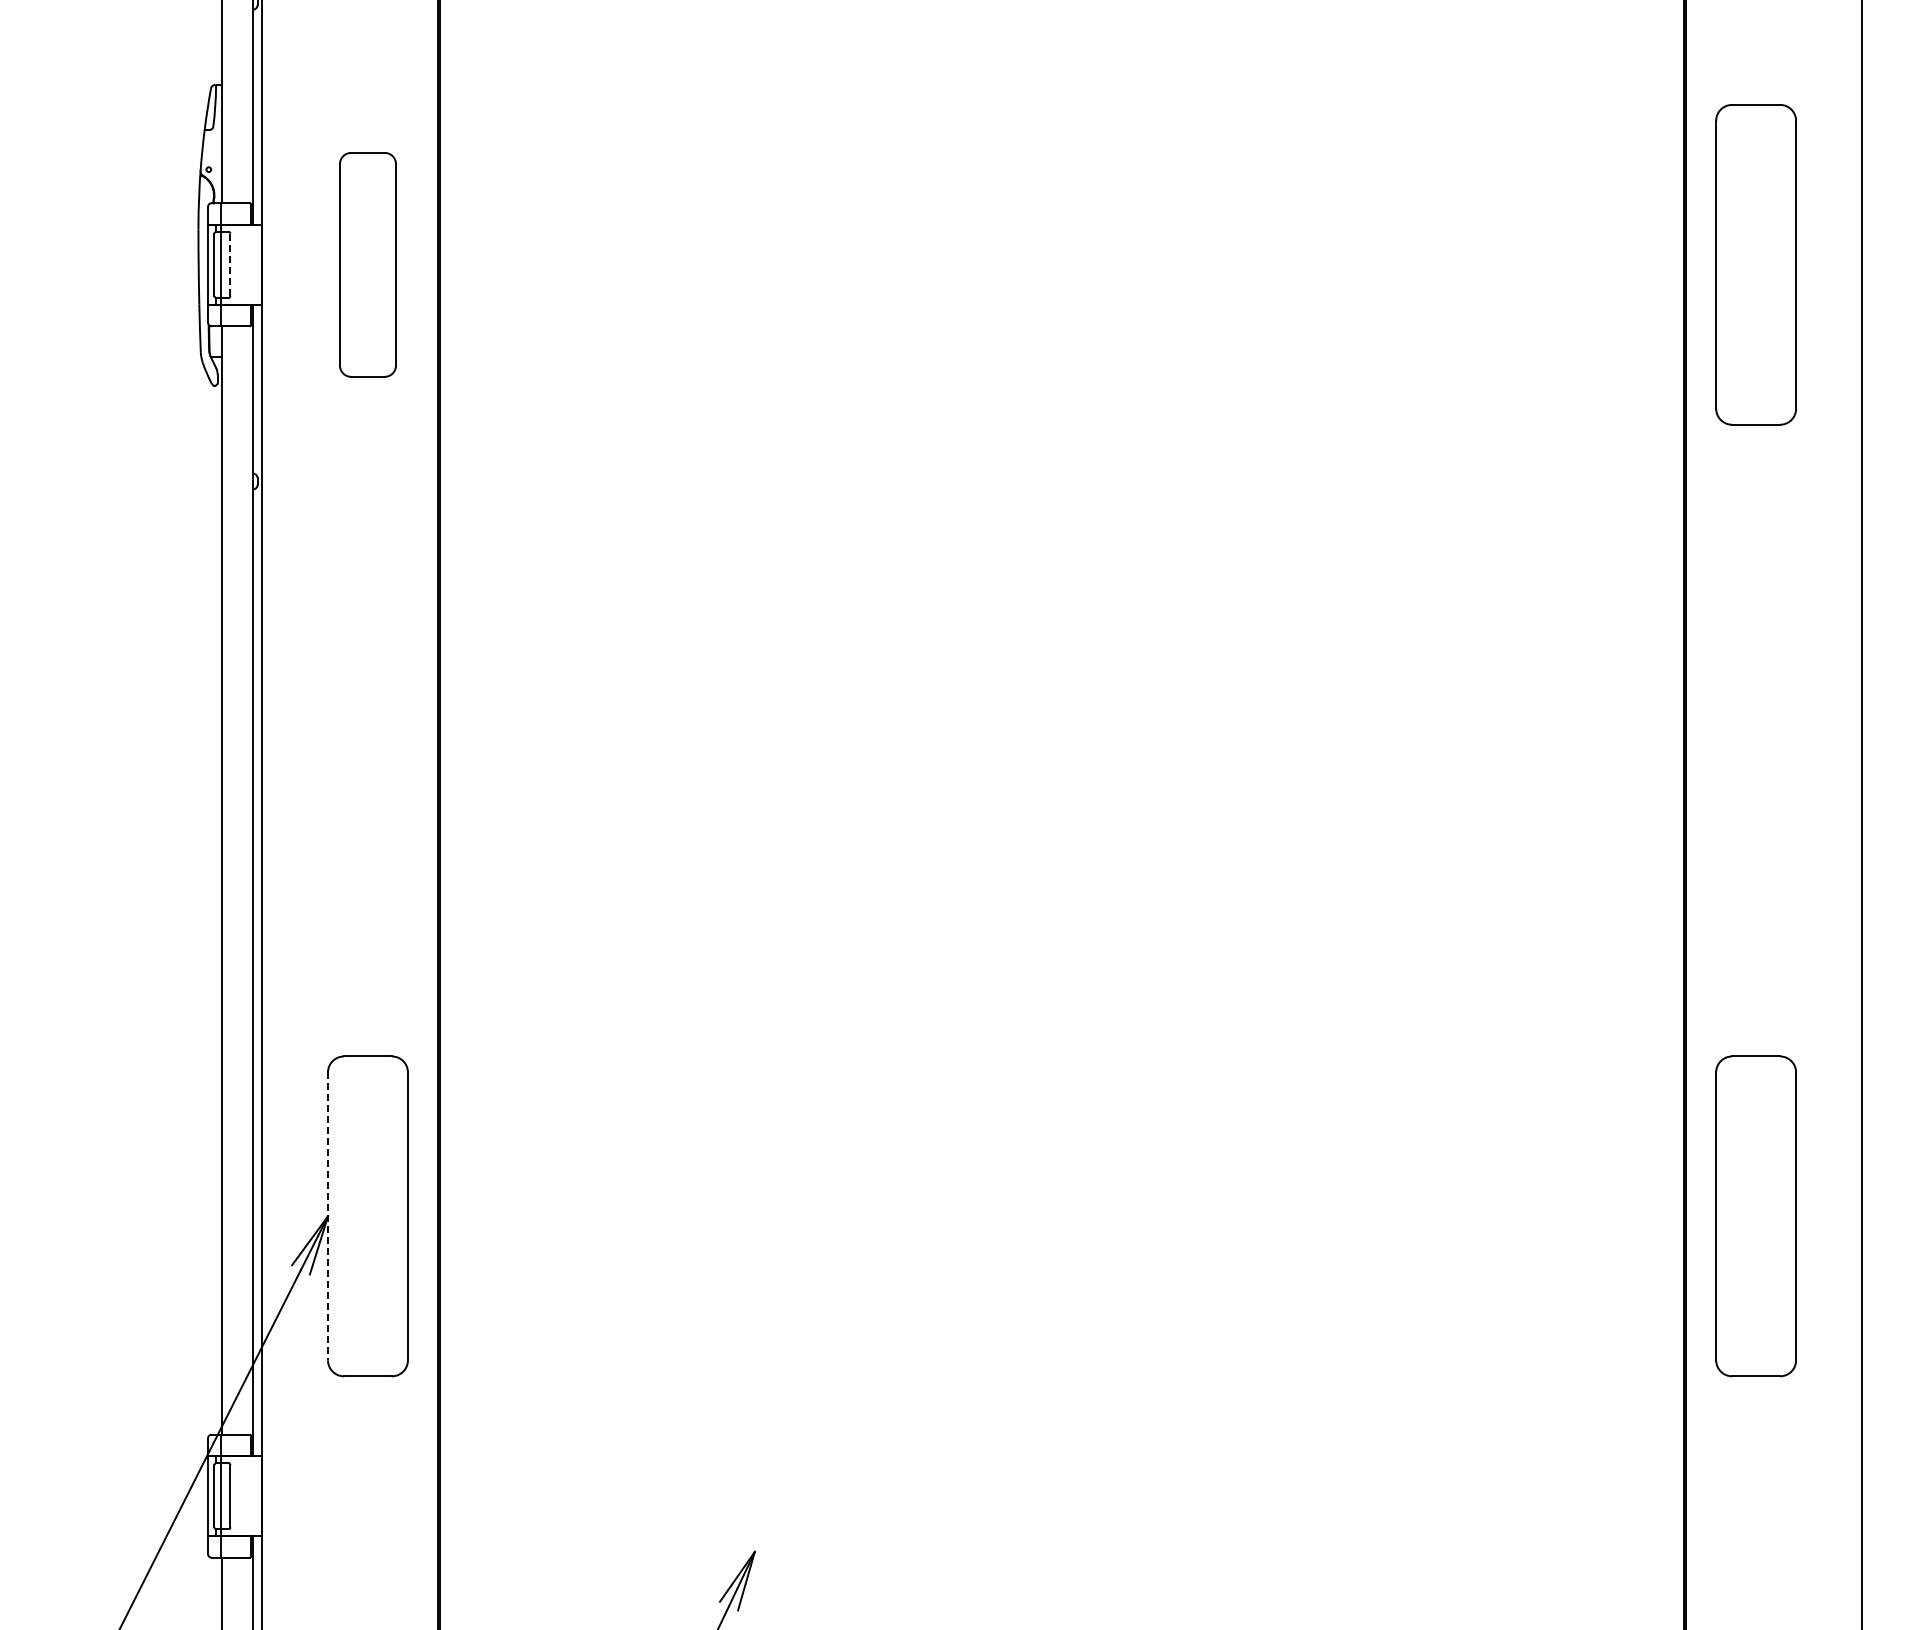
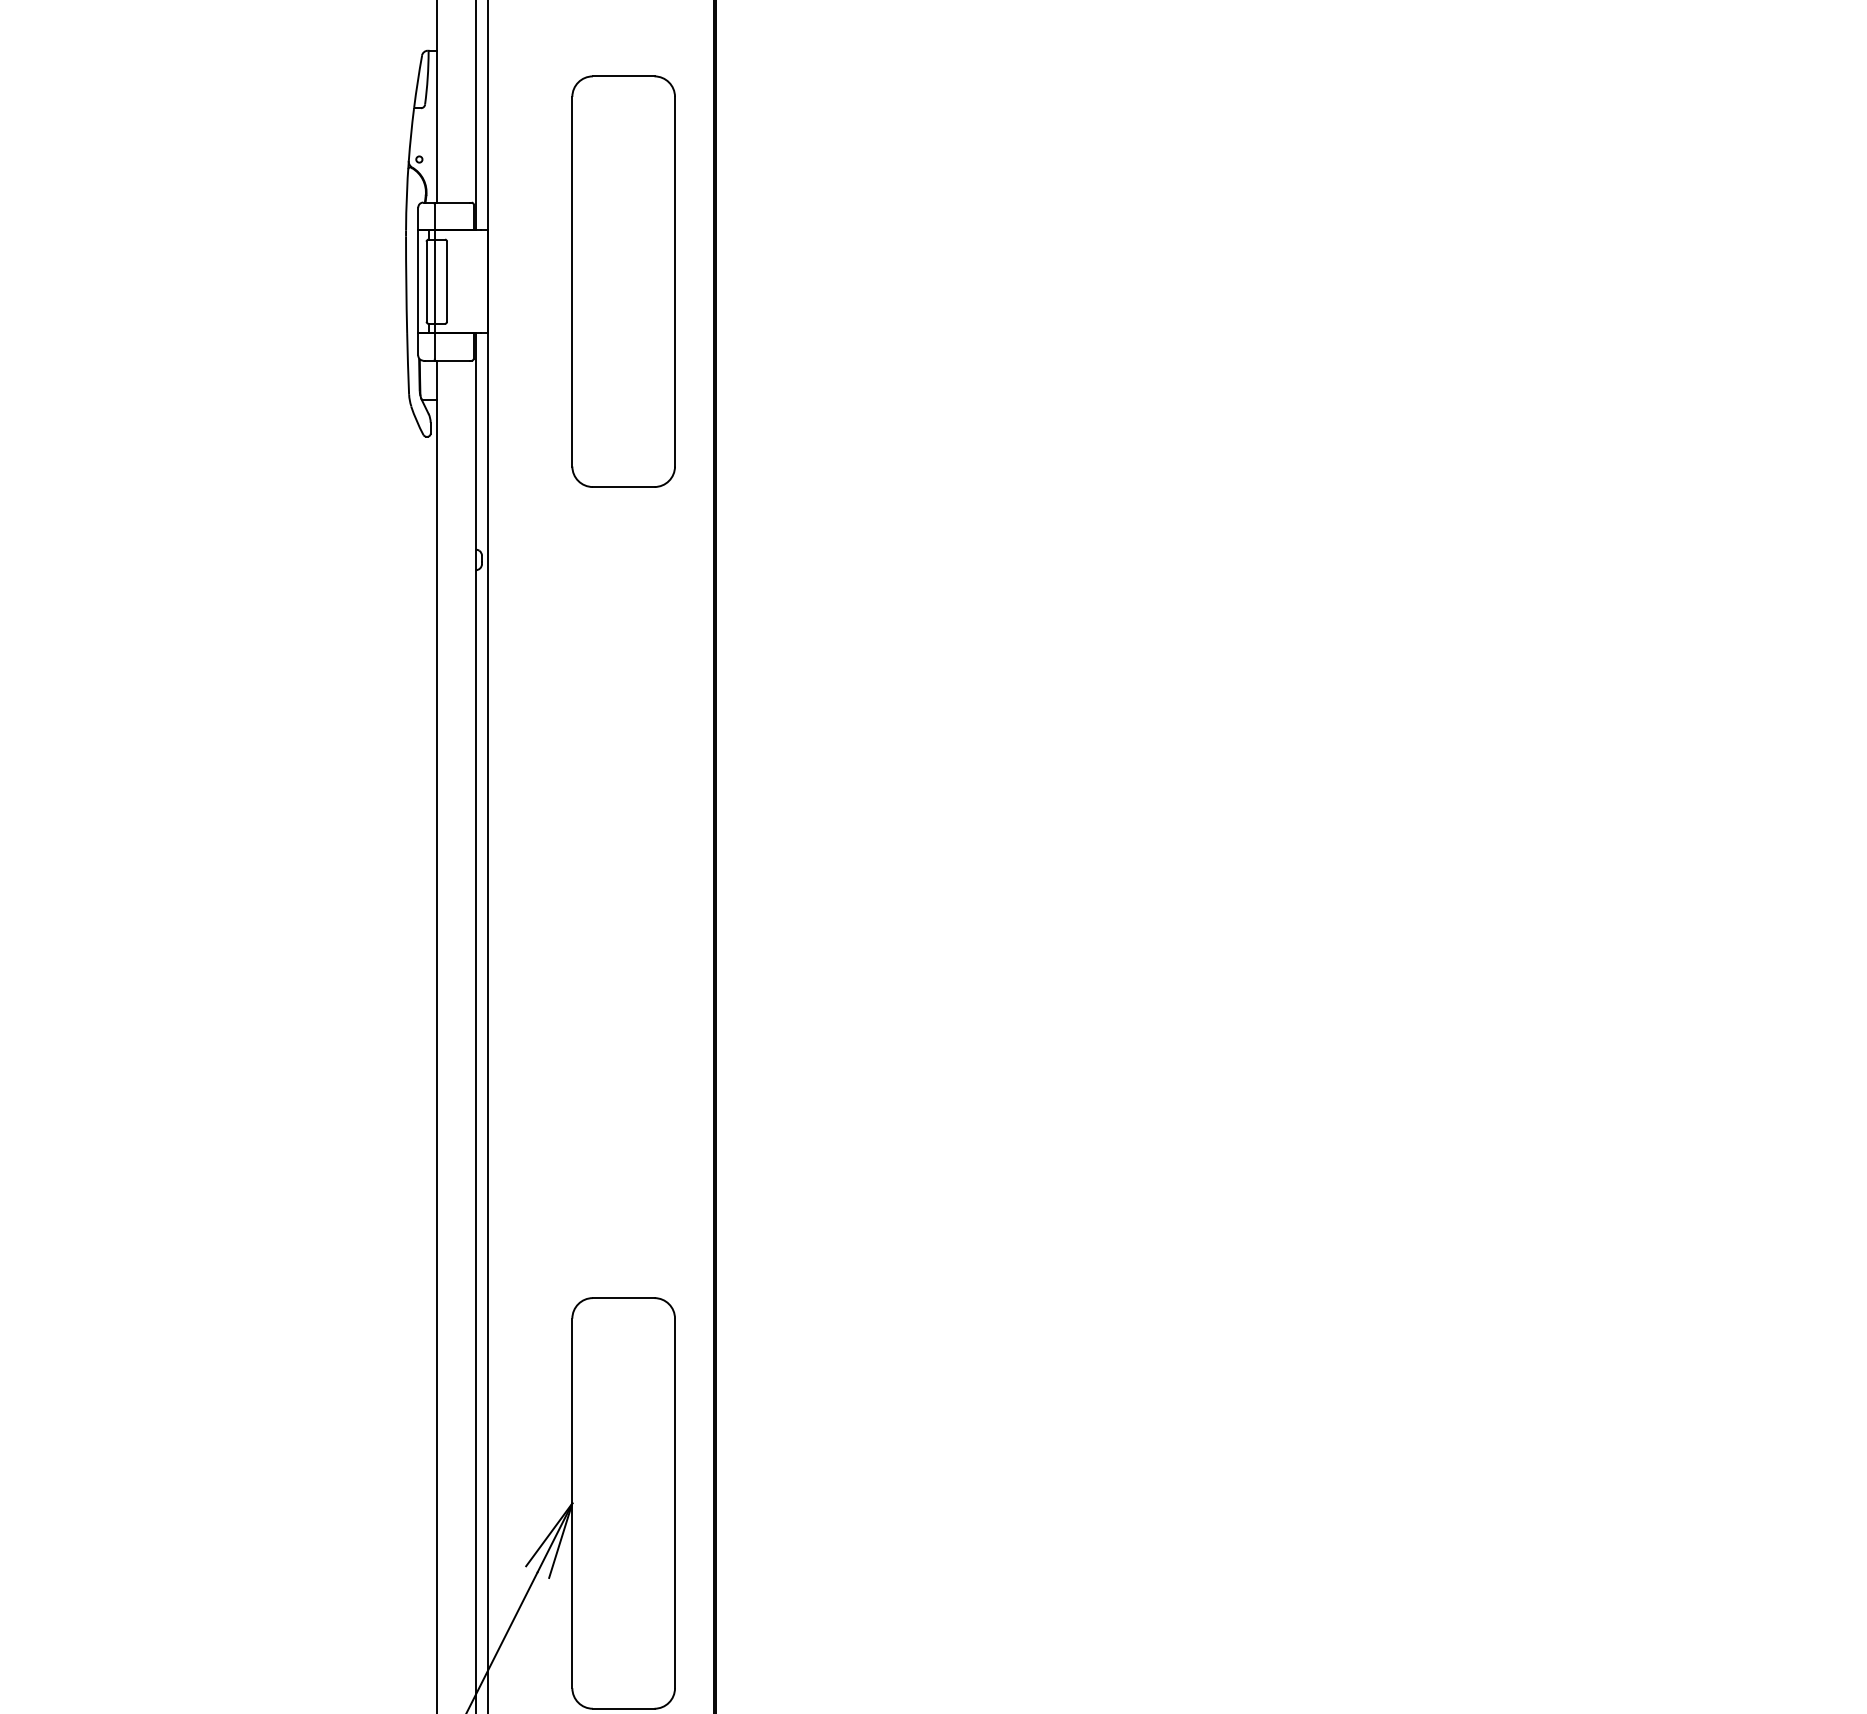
part: (367, 264) -> (623, 281), size x1.43
line: (230, 265) -> (447, 282), dashed -> solid
line: (328, 1216) -> (573, 1503), dashed -> solid

